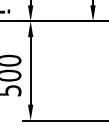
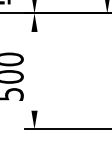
line: (30, 70) -> (34, 70), removed

